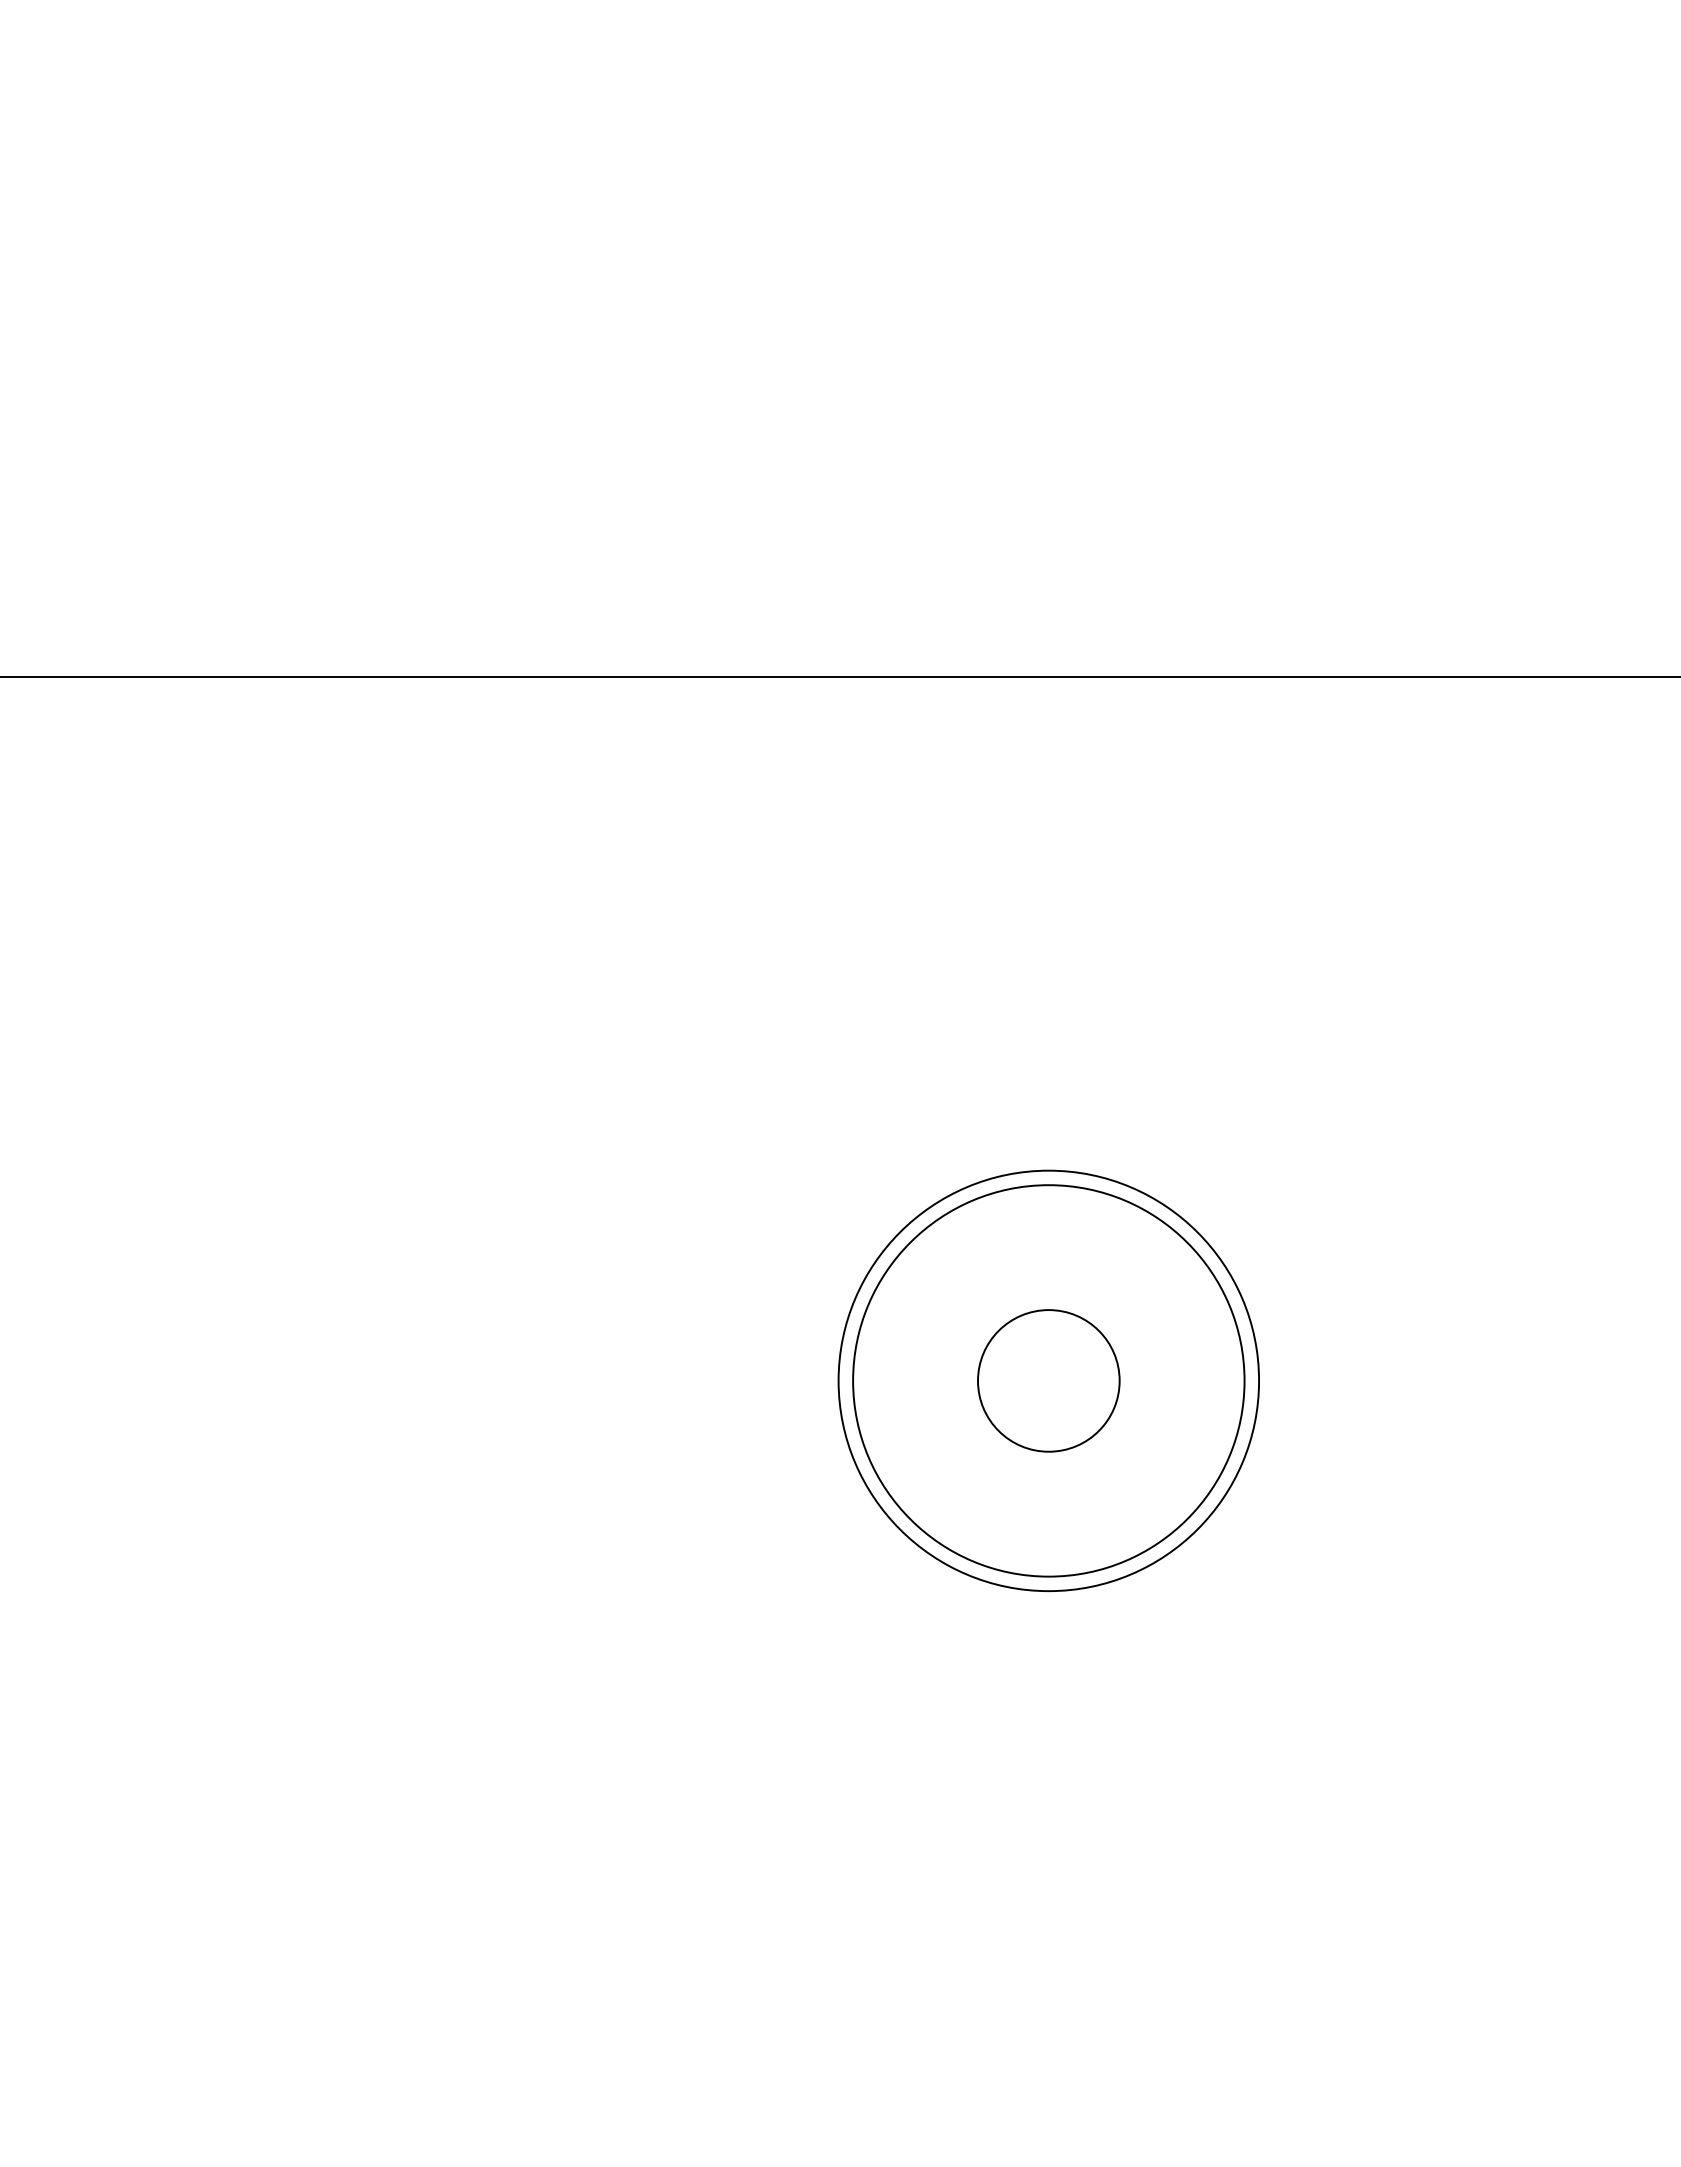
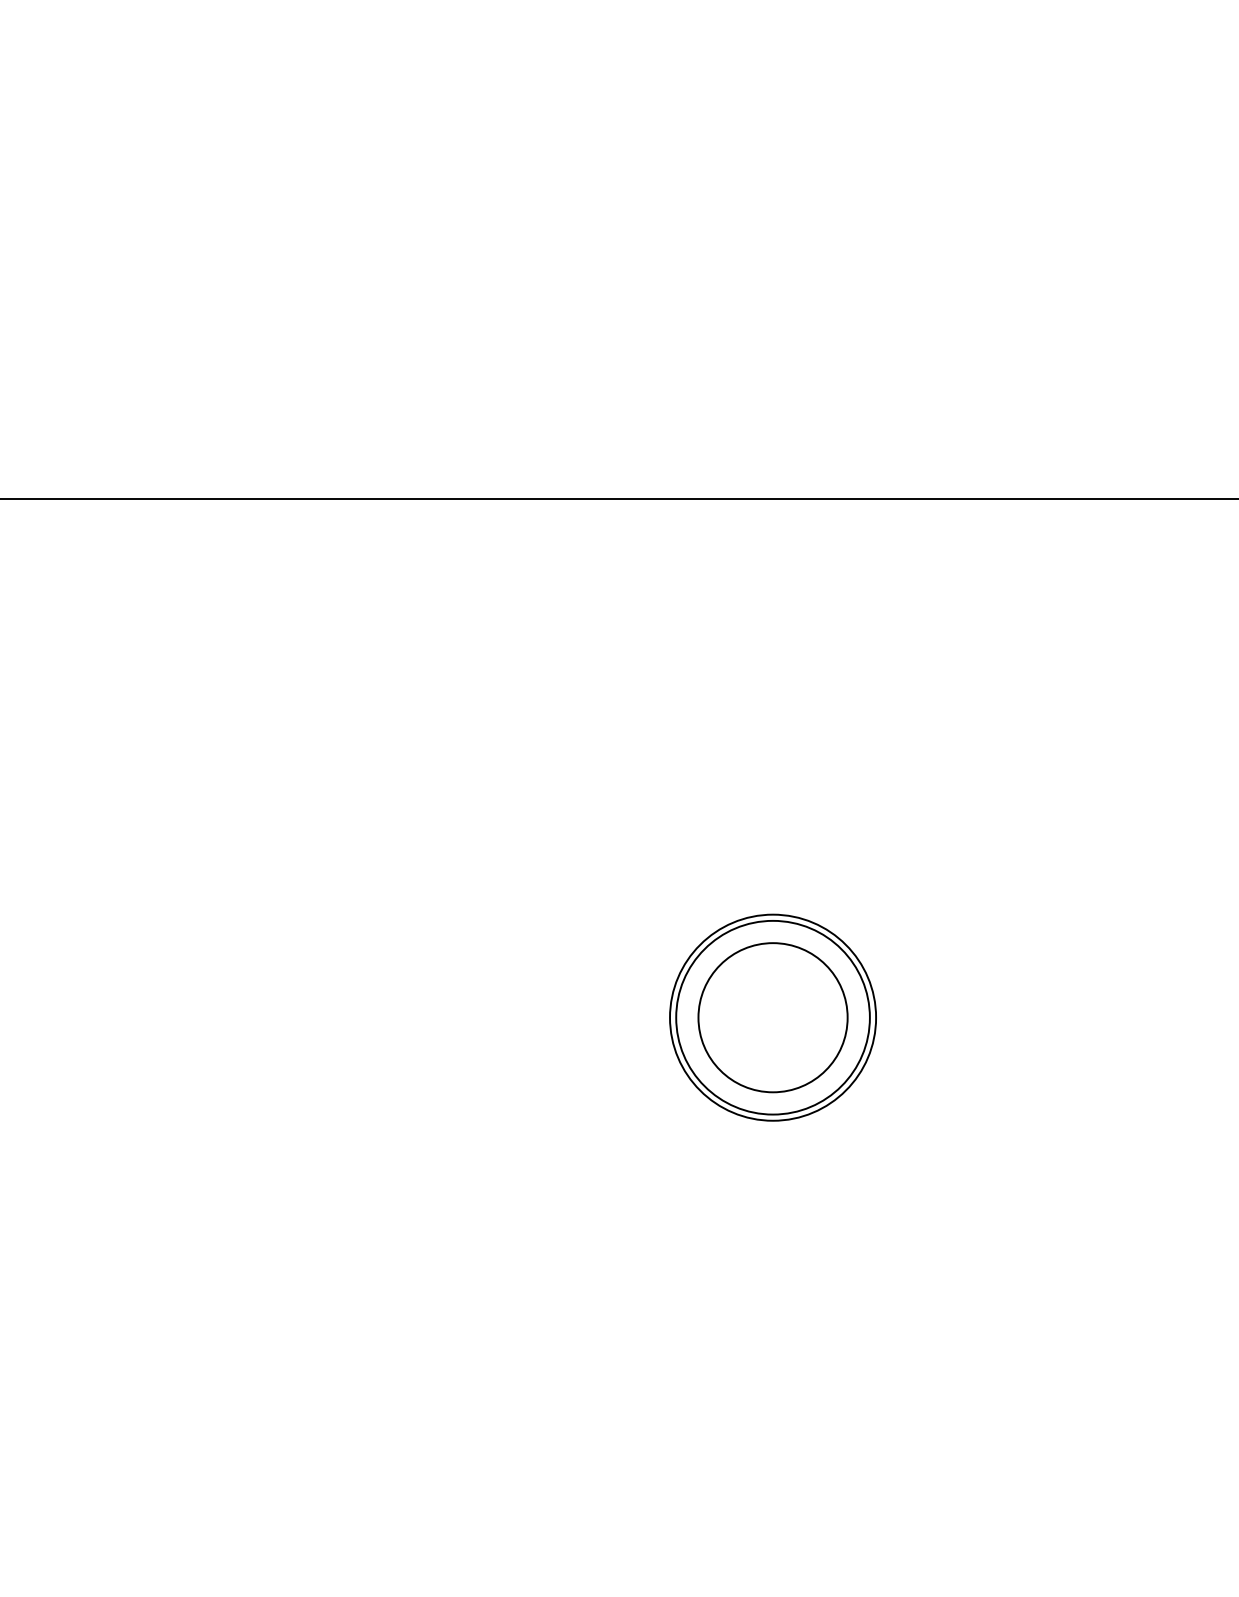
circle: (1048, 1380) -> (772, 1017), size x0.62
circle: (1048, 1380) -> (772, 1017), size x0.71
circle: (1048, 1380) -> (772, 1017), size x1.43

